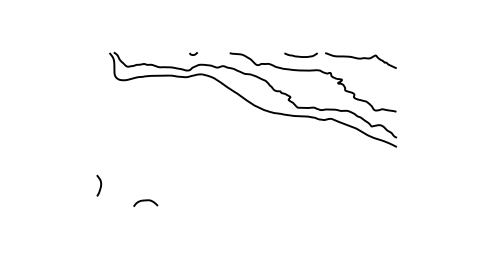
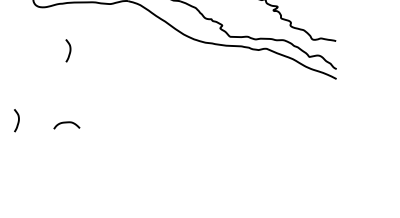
curve: (148, 120) -> (69, 50), added
curve: (145, 201) -> (66, 123), moved

